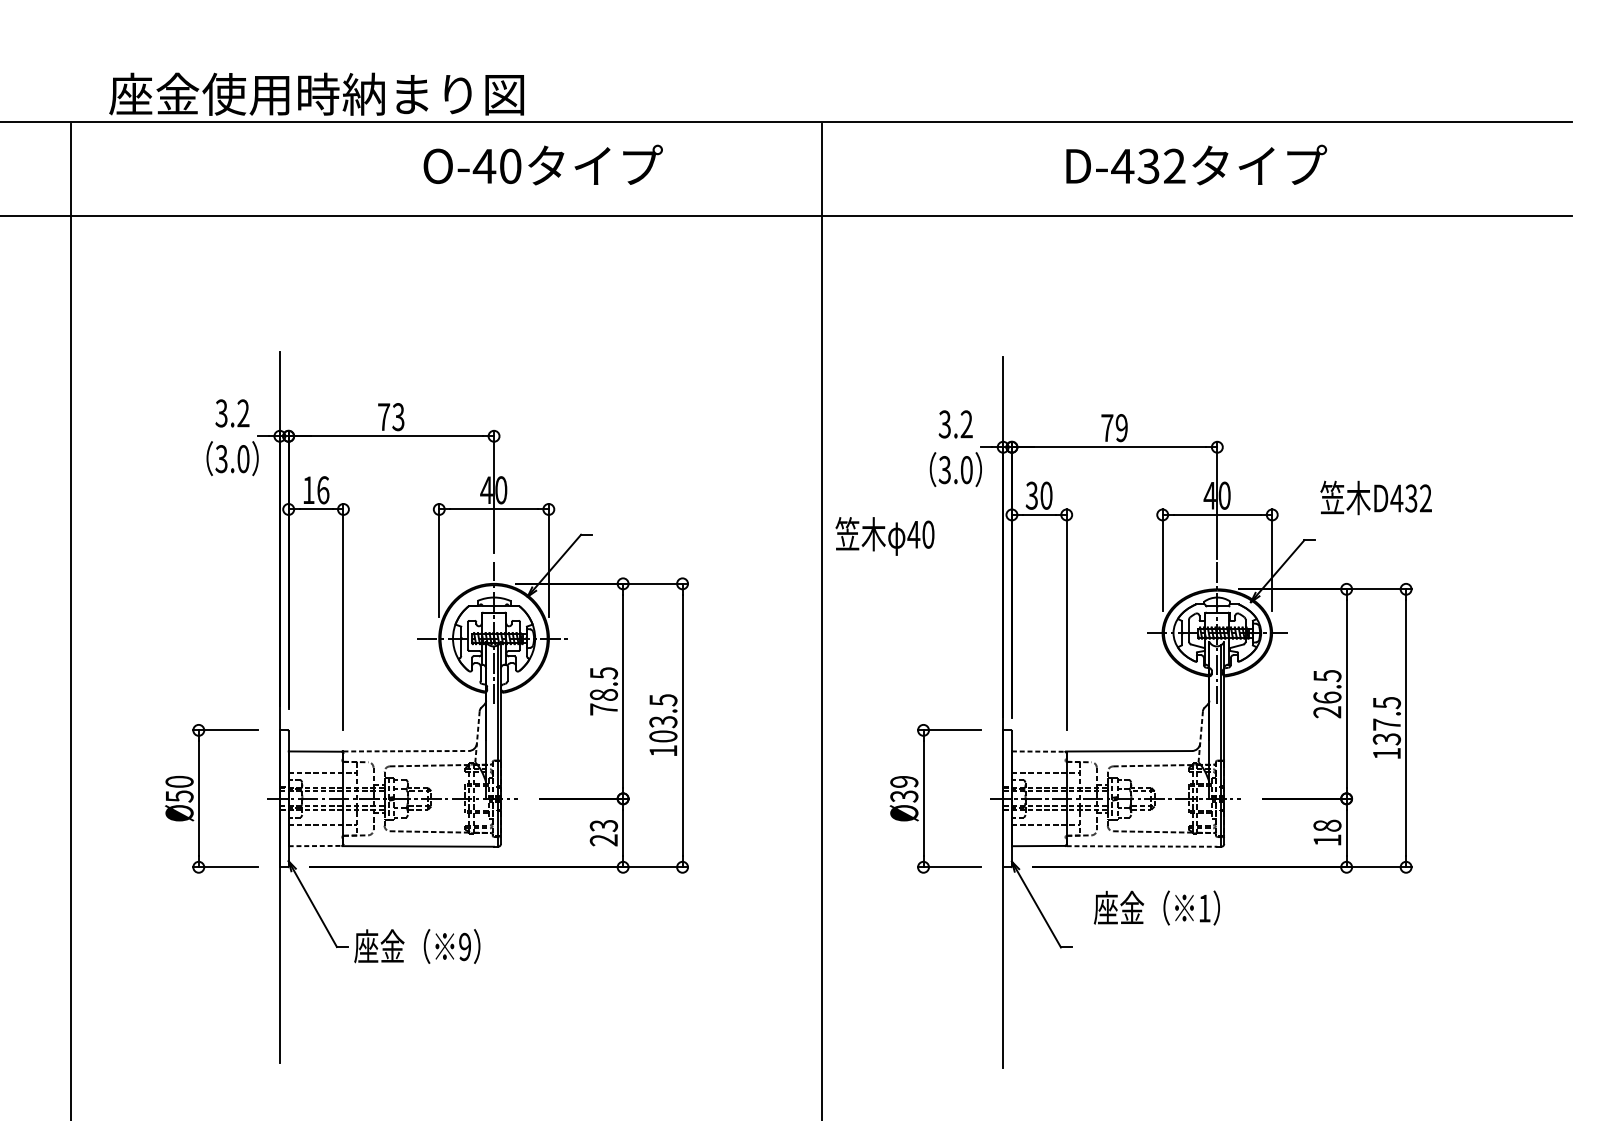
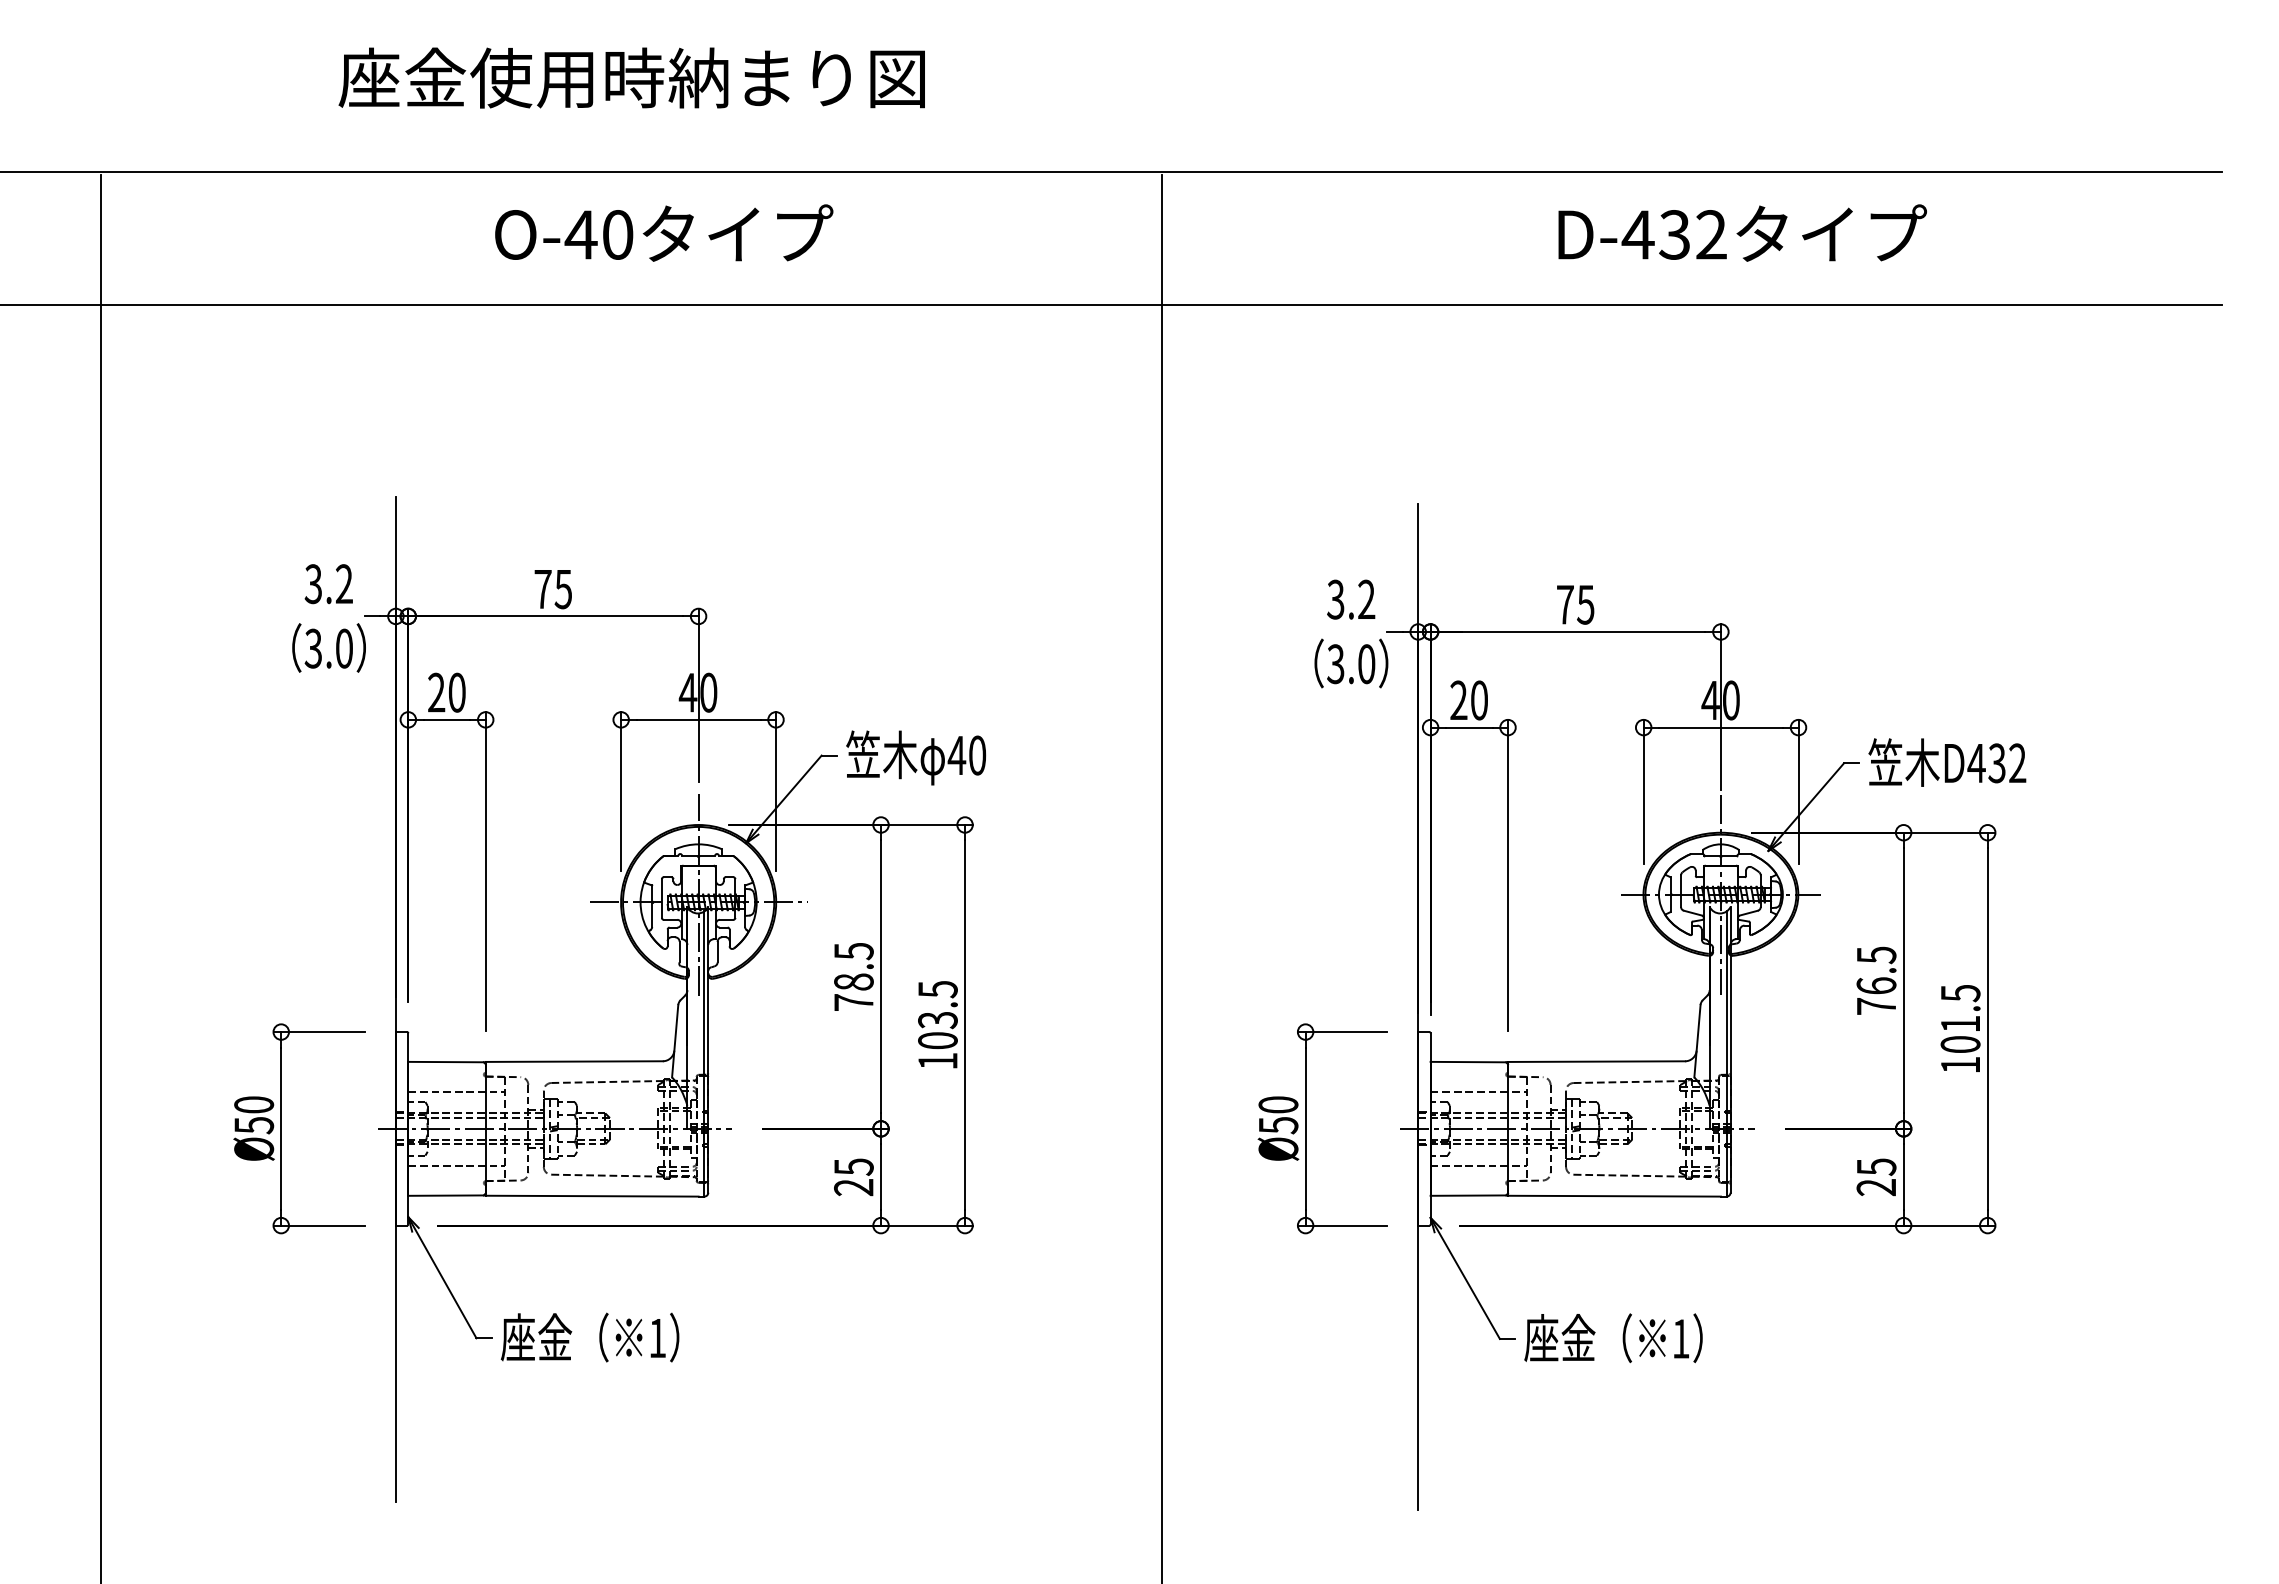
text: (316, 93) -> (631, 77), moved
text: (543, 164) -> (664, 232), moved
text: (1196, 164) -> (1742, 232), moved
text: (397, 416) -> (562, 588), 73 -> 75
text: (1121, 427) -> (1585, 604), 79 -> 75
text: (315, 490) -> (446, 692), 16 -> 20
text: (1031, 495) -> (1458, 700), 30 -> 20
text: (1376, 497) -> (1947, 762), moved
text: (885, 536) -> (916, 757), moved
text: (1326, 712) -> (1875, 1006), 26.5 -> 76.5
text: (1386, 732) -> (1960, 1034), 137.5 -> 101.5
line: (477, 737) -> (675, 1041), dashed -> solid
line: (1200, 737) -> (1697, 1041), dashed -> solid
line: (406, 751) -> (574, 1061), dashed -> solid
line: (1038, 751) -> (1468, 1062), dashed -> solid
text: (904, 789) -> (1278, 1115), Ø39 -> Ø50
text: (603, 825) -> (853, 1166), 23 -> 25
text: (1327, 833) -> (1876, 1177), 18 -> 25
line: (315, 845) -> (446, 1195), dashed -> solid
line: (1142, 846) -> (1614, 1196), dashed -> solid
text: (1156, 908) -> (1613, 1338), moved
text: (464, 947) -> (657, 1338), 9 -> 1

